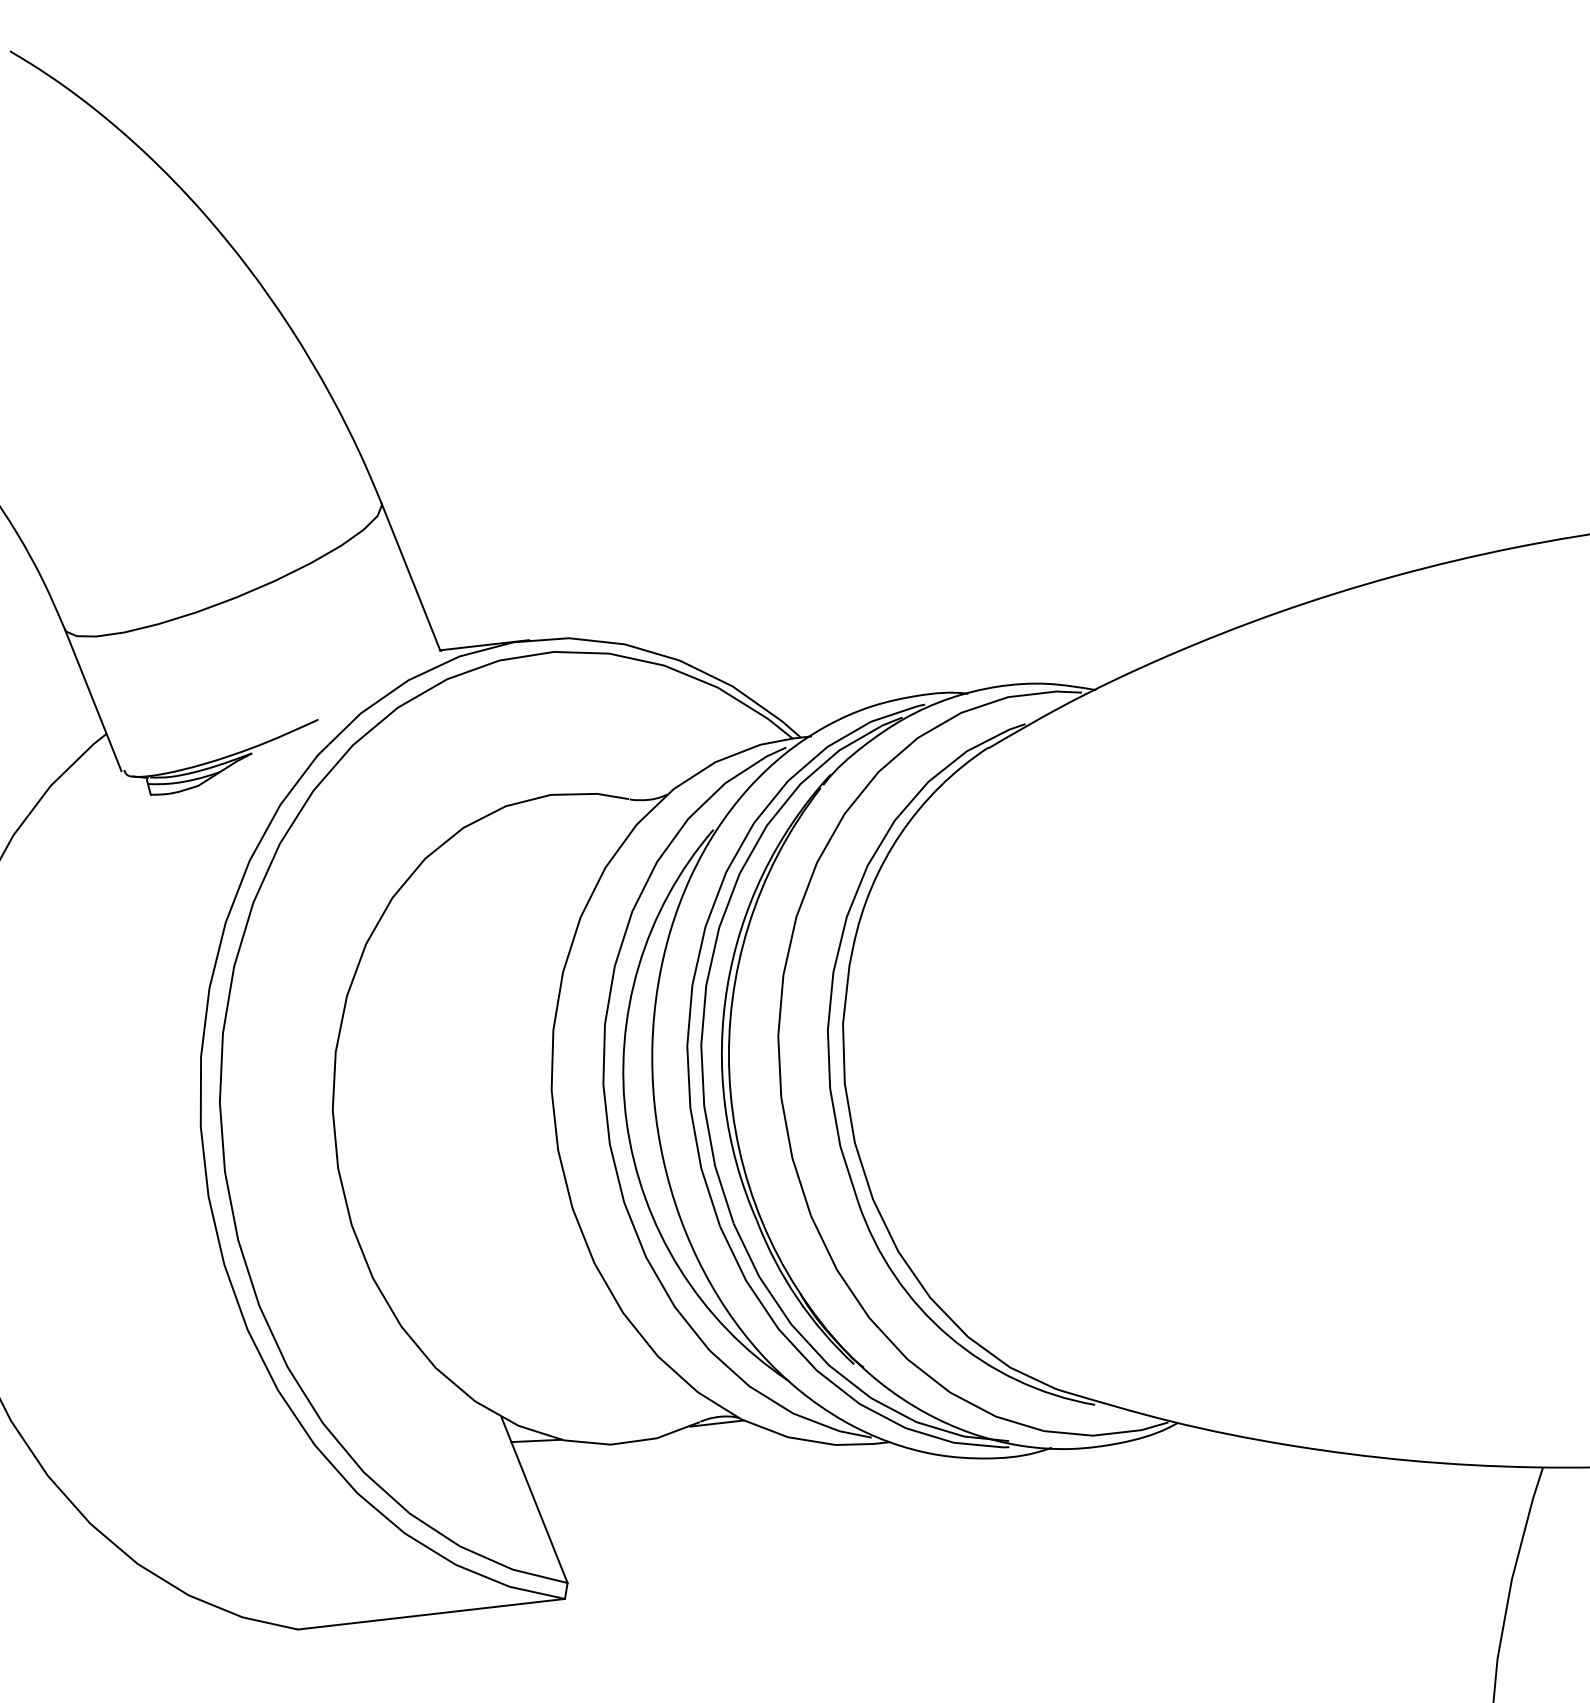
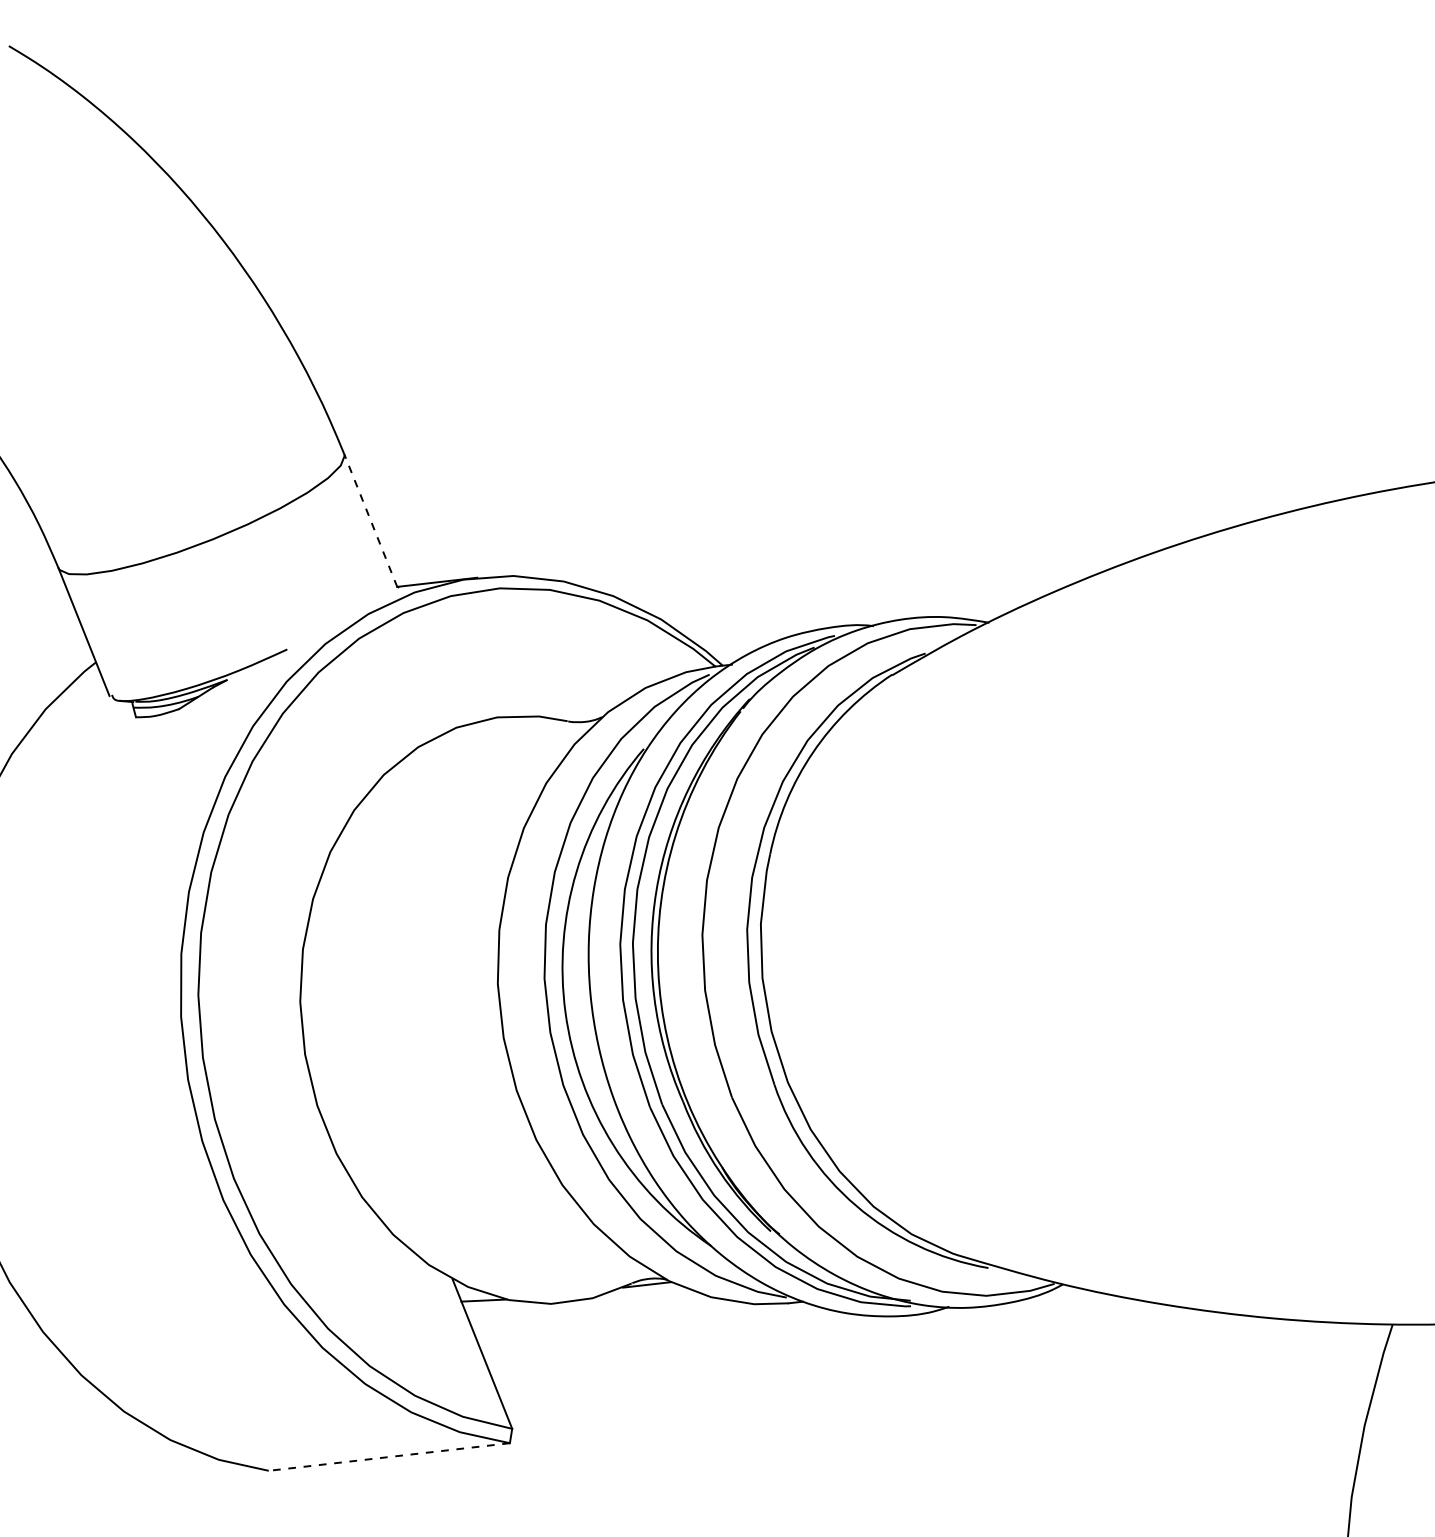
line: (410, 576) -> (370, 520), solid -> dashed
line: (430, 1614) -> (388, 1457), solid -> dashed

